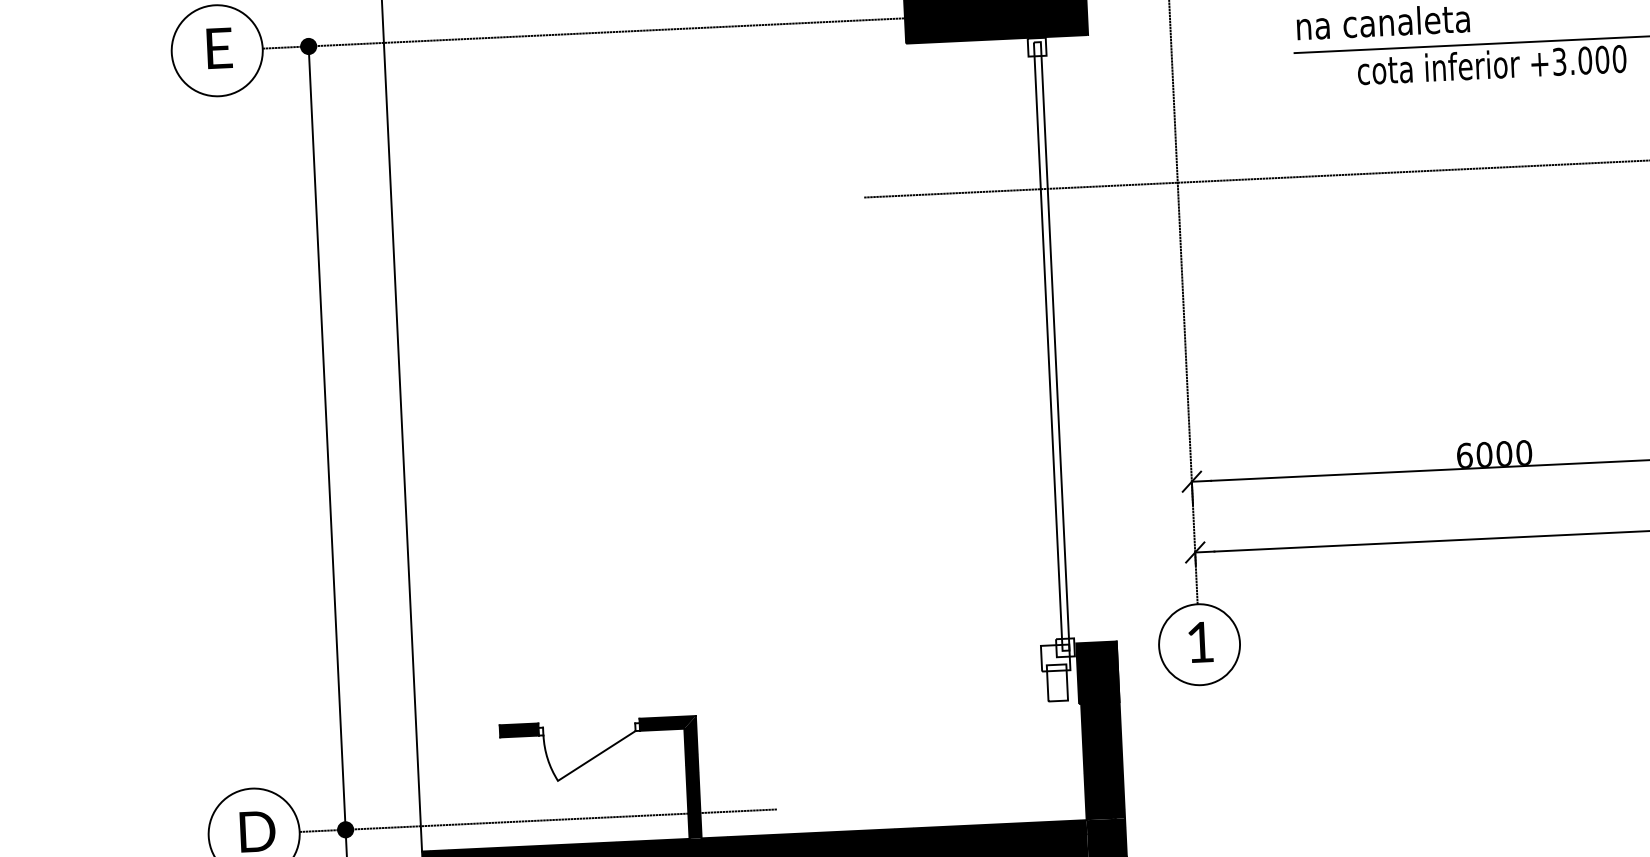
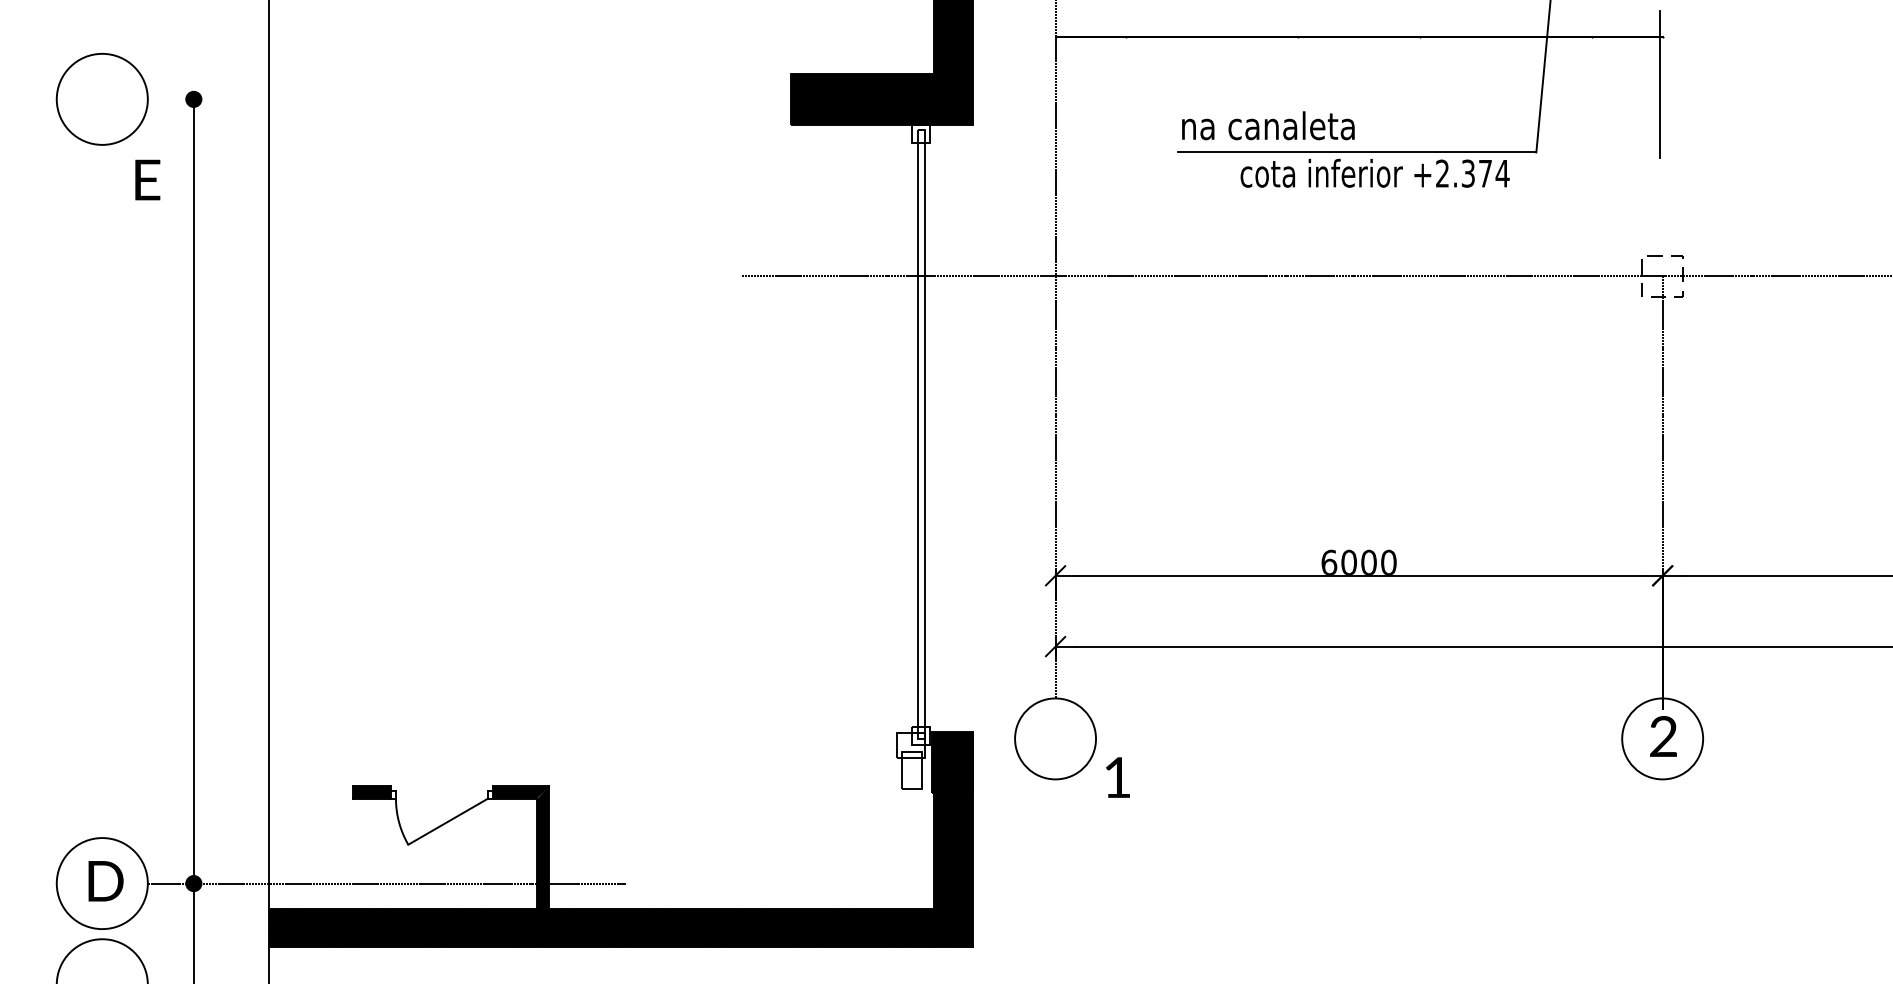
line: (601, 32) -> (486, 99), removed
text: (219, 47) -> (147, 179), moved
text: (1589, 60) -> (1472, 173), +3.000 -> +2.374
text: (1200, 642) -> (1117, 777), moved

